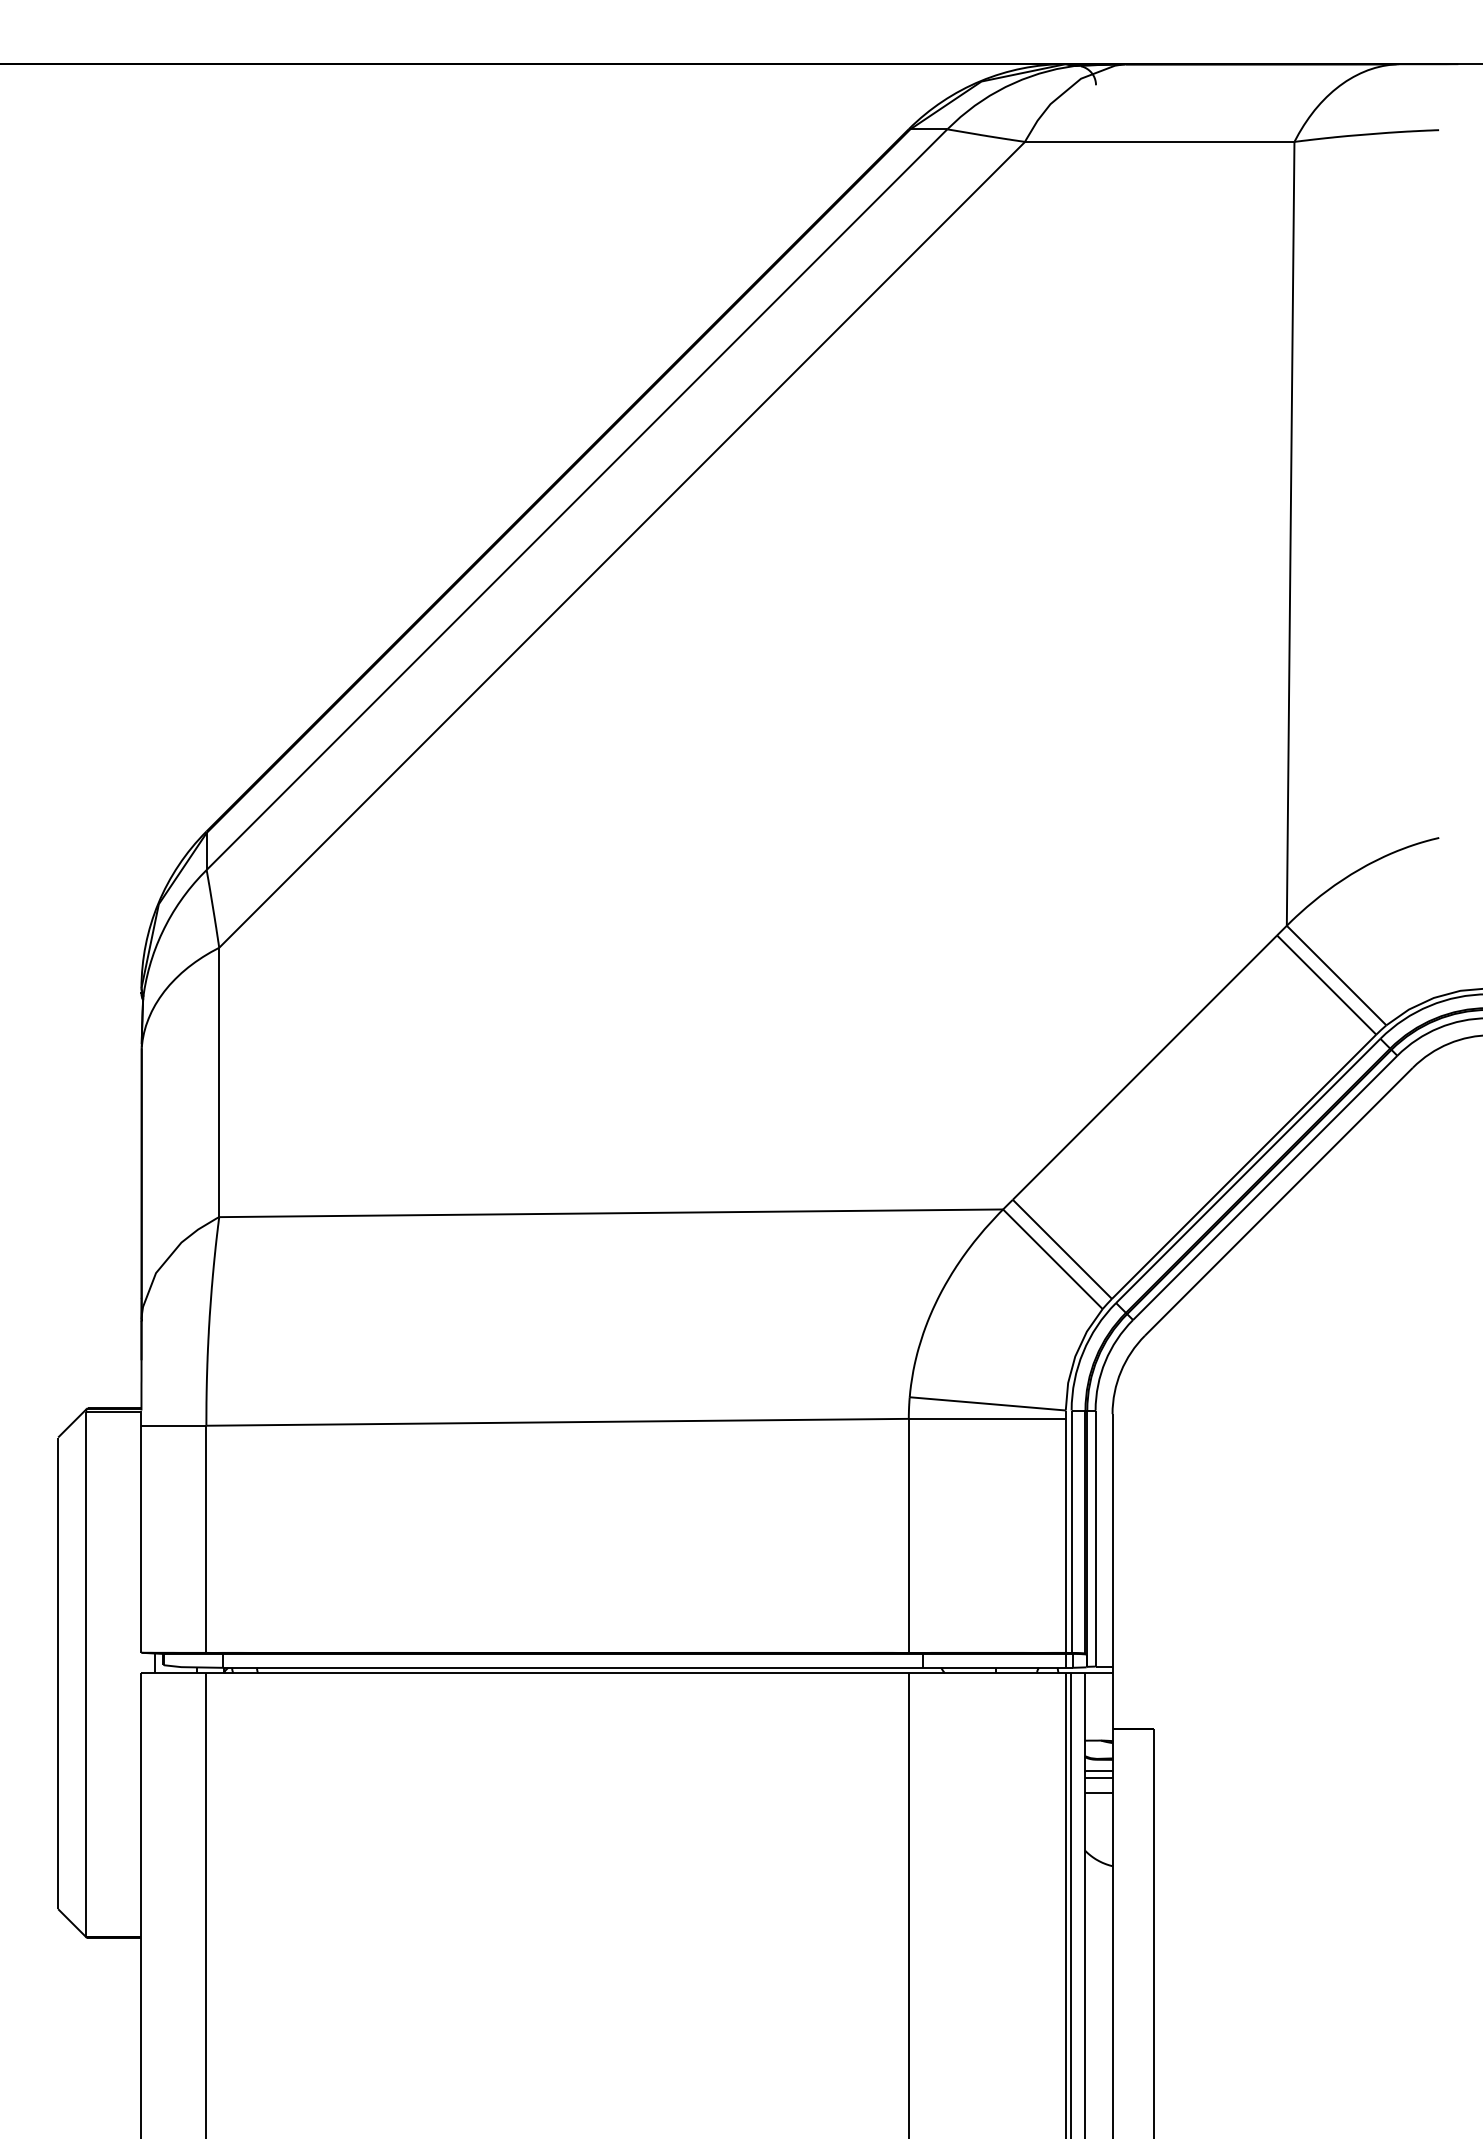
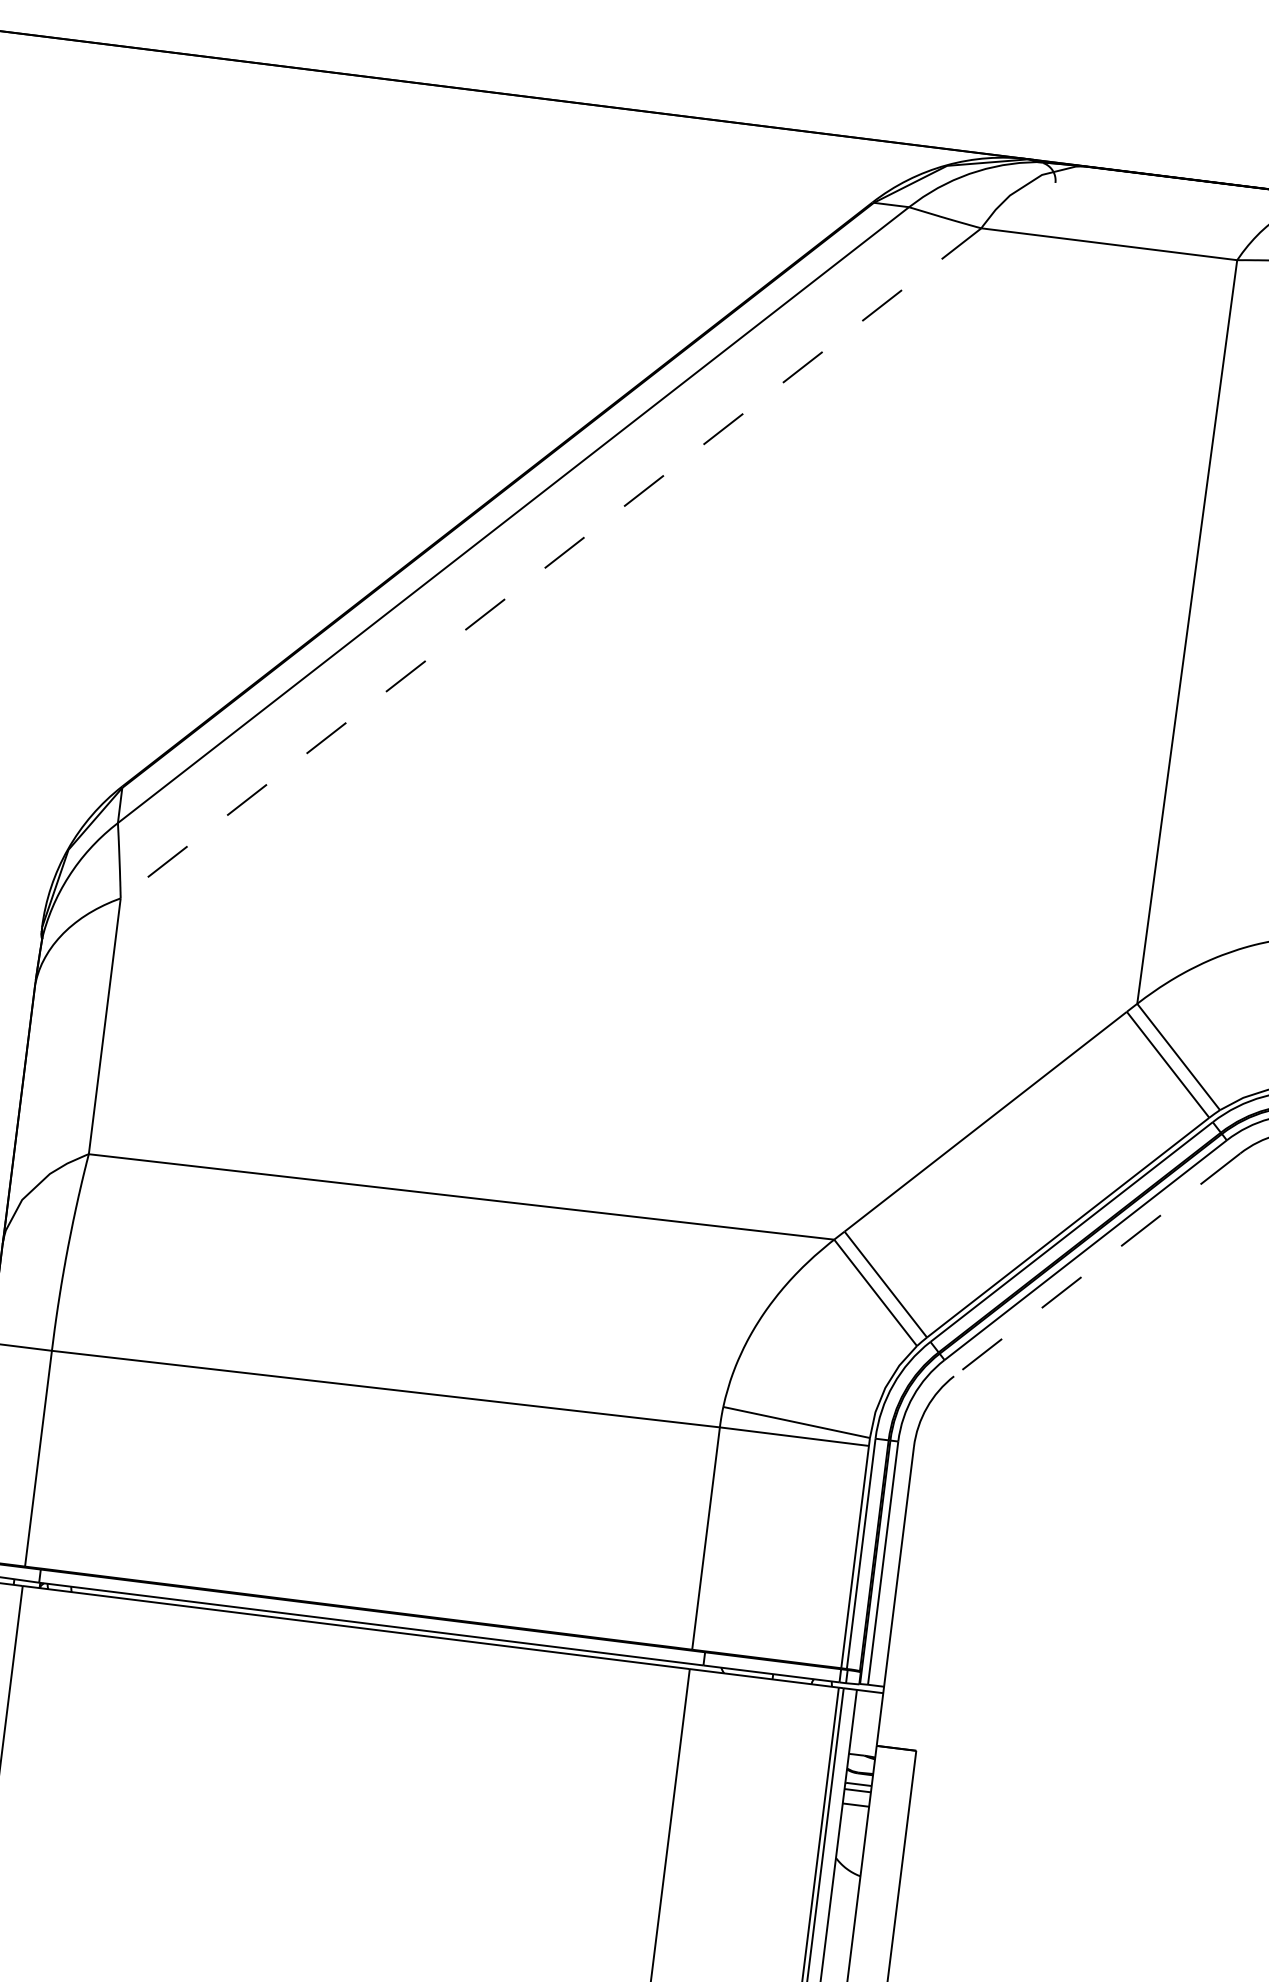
line: (622, 544) -> (551, 563), solid -> dashed
line: (1278, 1202) -> (1096, 1265), solid -> dashed

